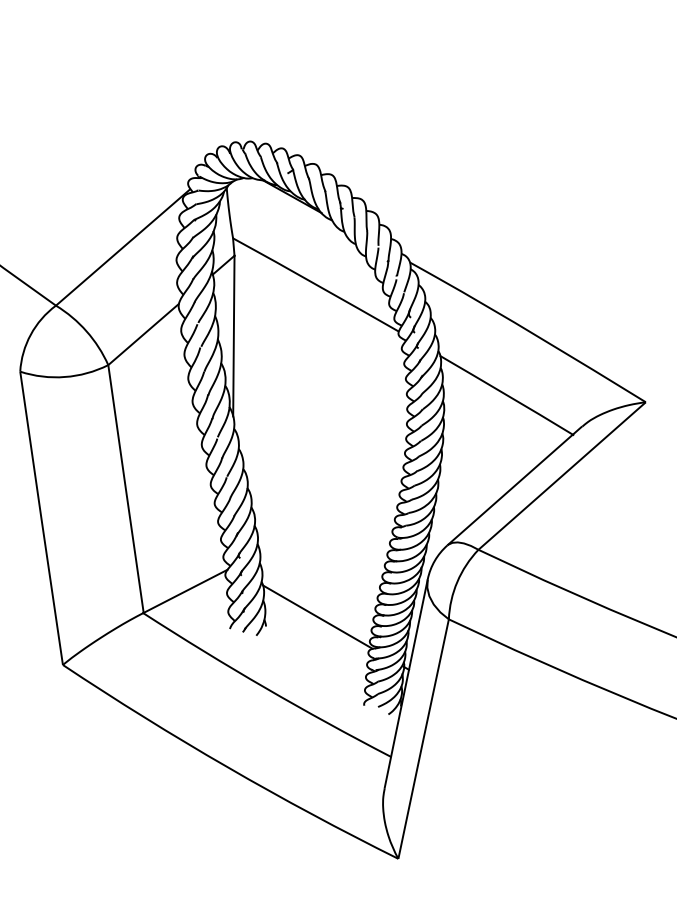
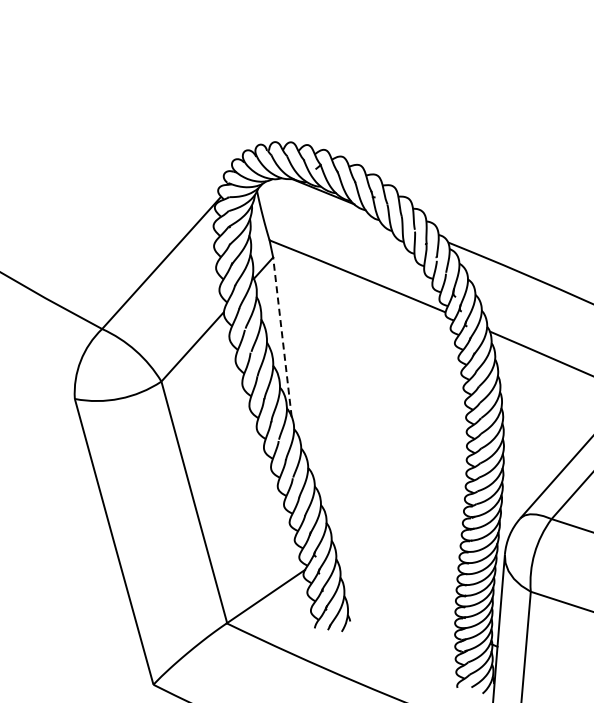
line: (233, 335) -> (282, 336), solid -> dashed
line: (317, 616) -> (400, 605), removed

